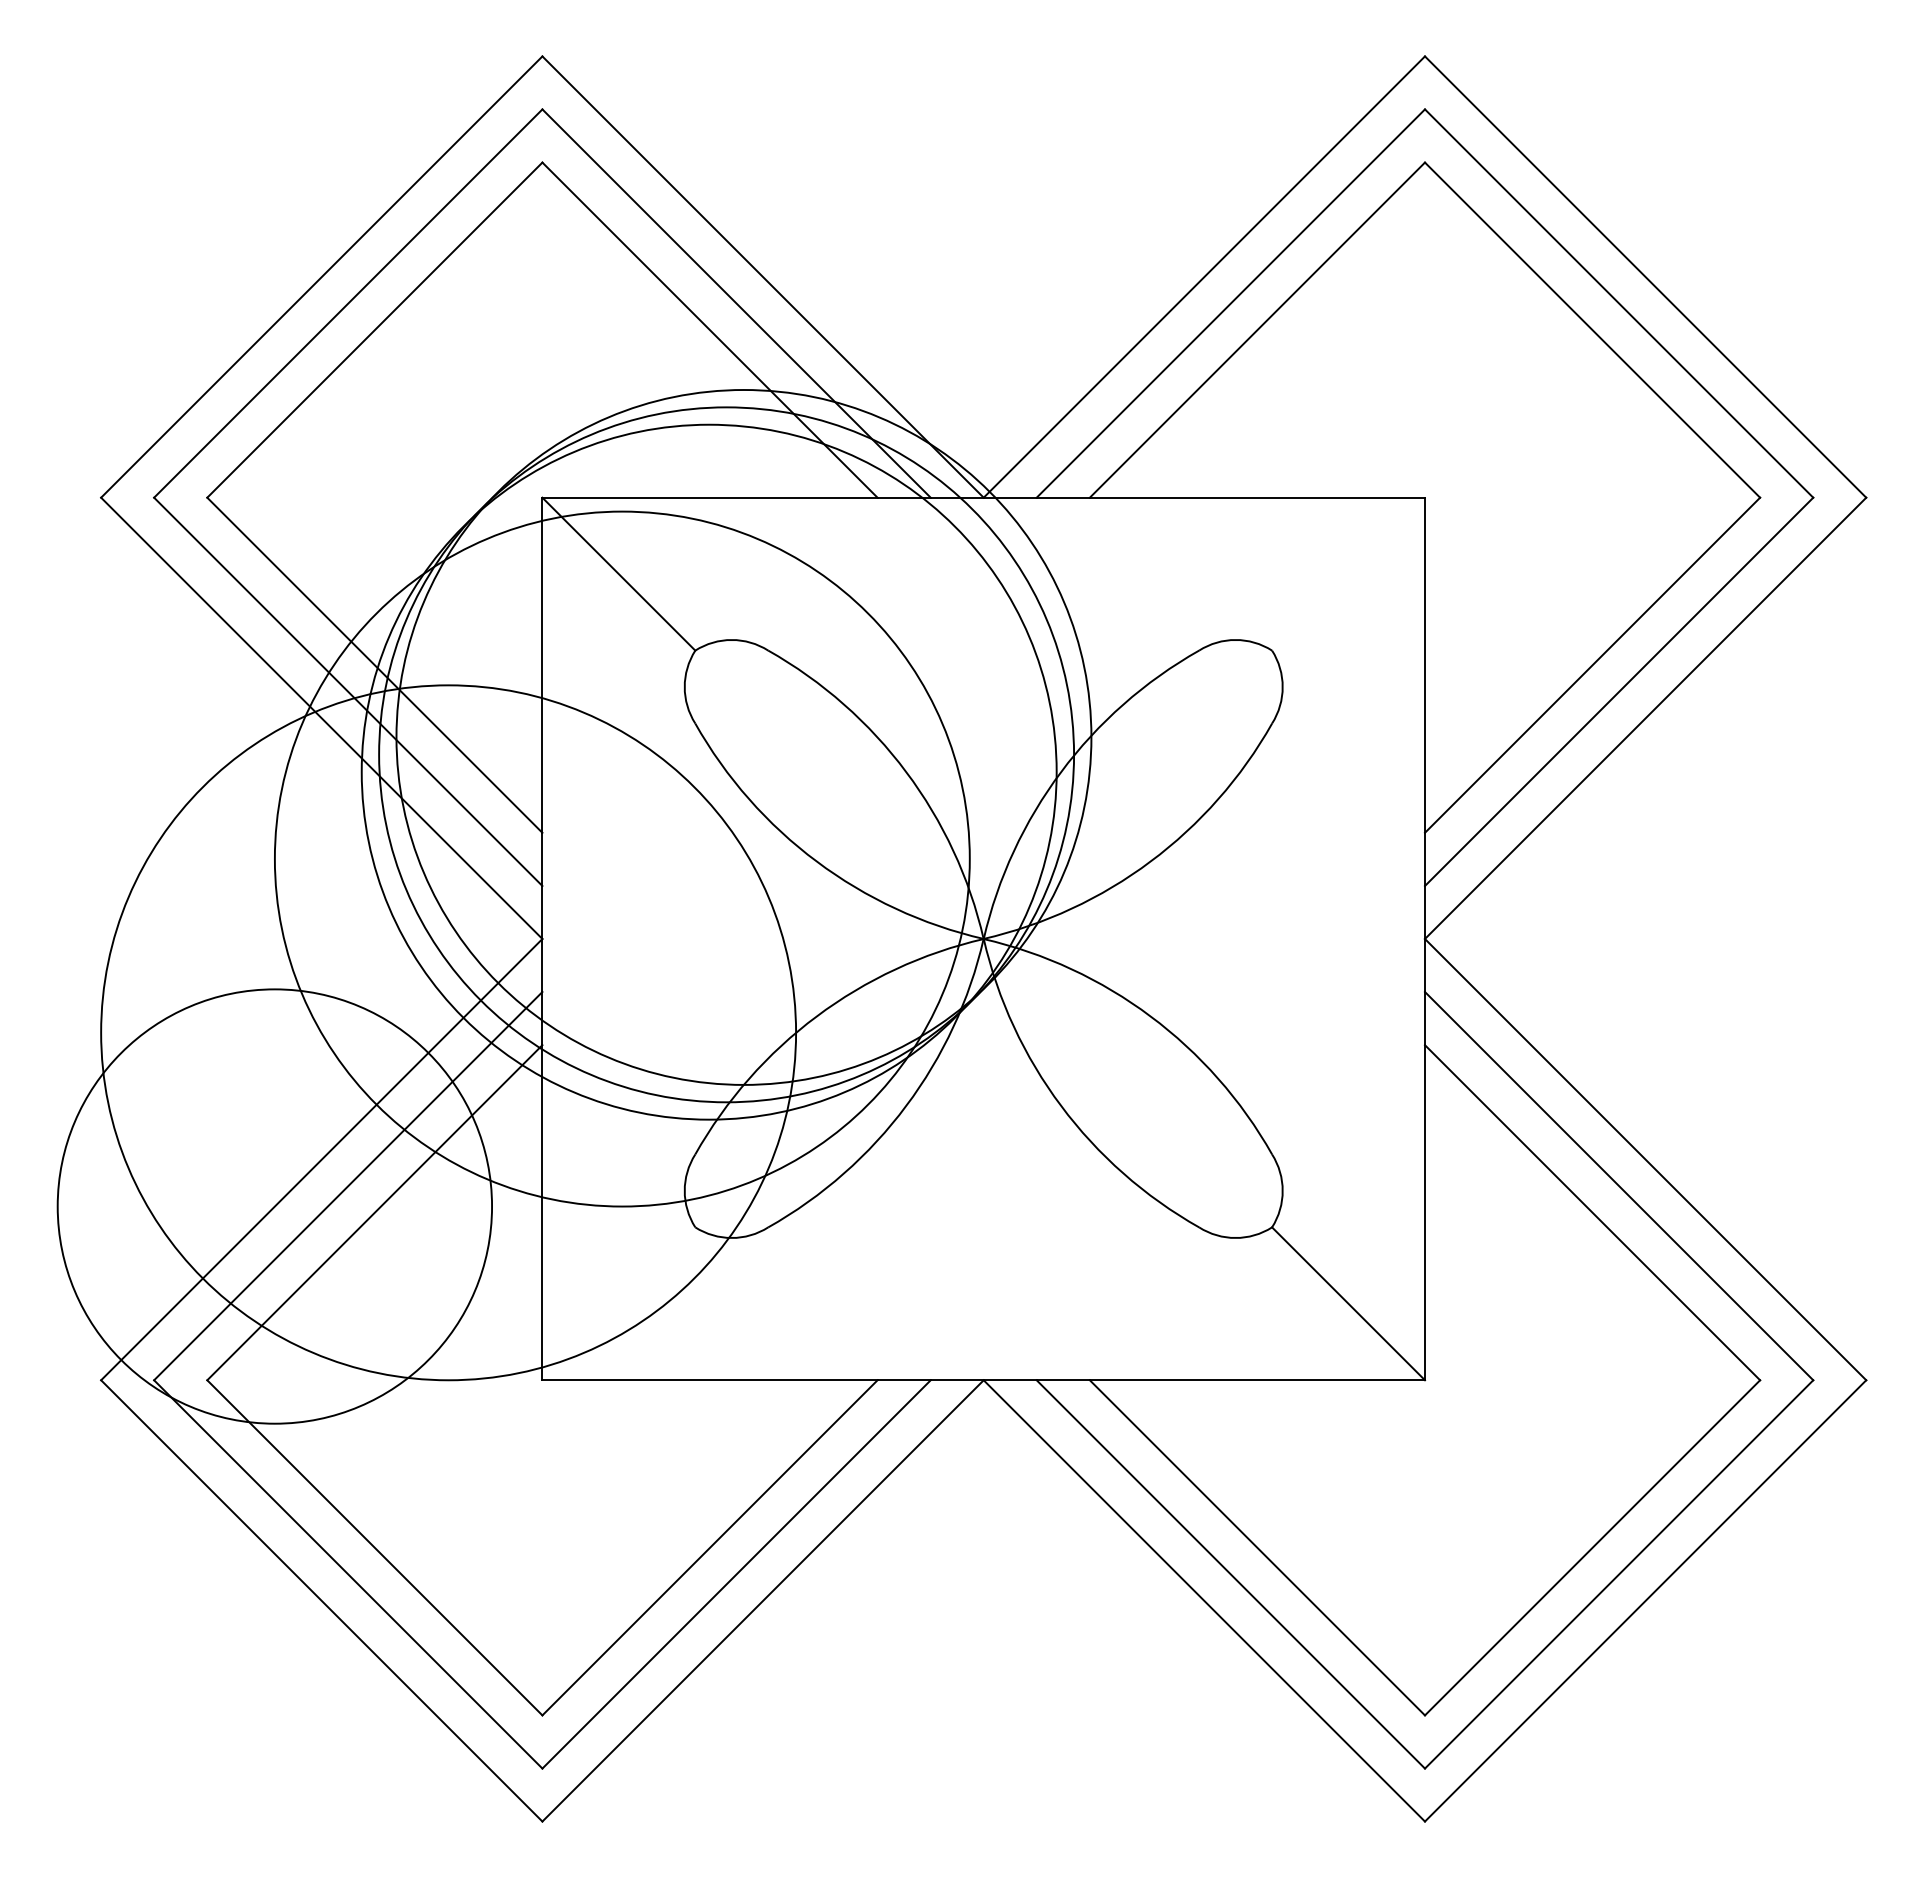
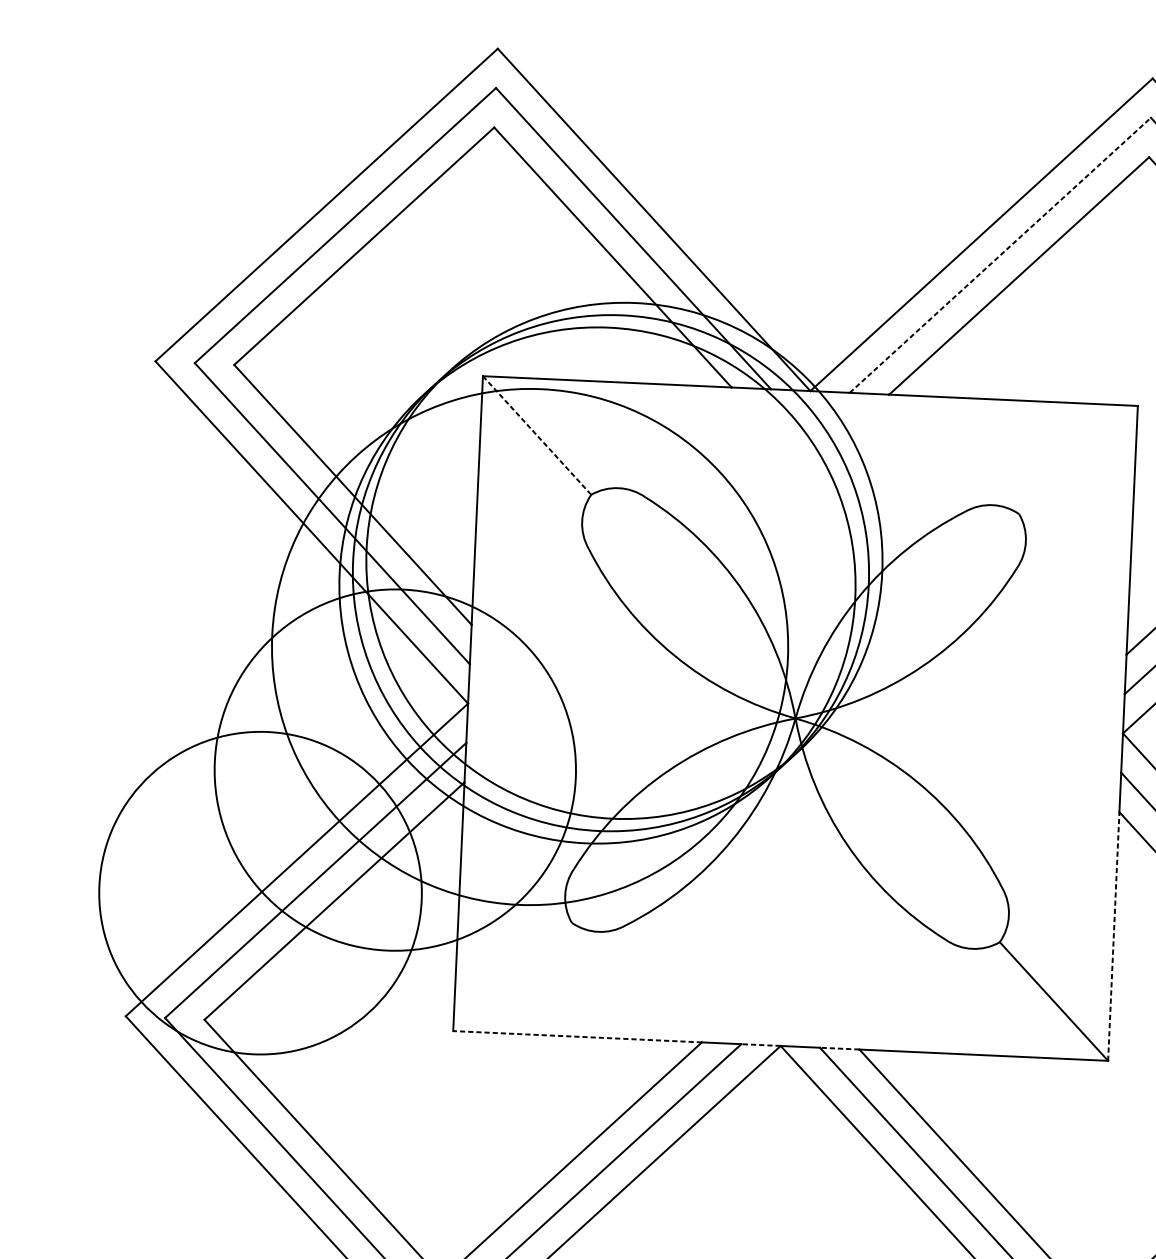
line: (1230, 303) -> (1000, 255), solid -> dashed
line: (619, 574) -> (537, 435), solid -> dashed
circle: (448, 1032) -> (395, 769), size x0.7
line: (1424, 1212) -> (1113, 936), solid -> dashed
line: (710, 1380) -> (577, 1036), solid -> dashed
line: (956, 1380) -> (760, 1045), solid -> dashed
line: (1063, 1380) -> (839, 1048), solid -> dashed

